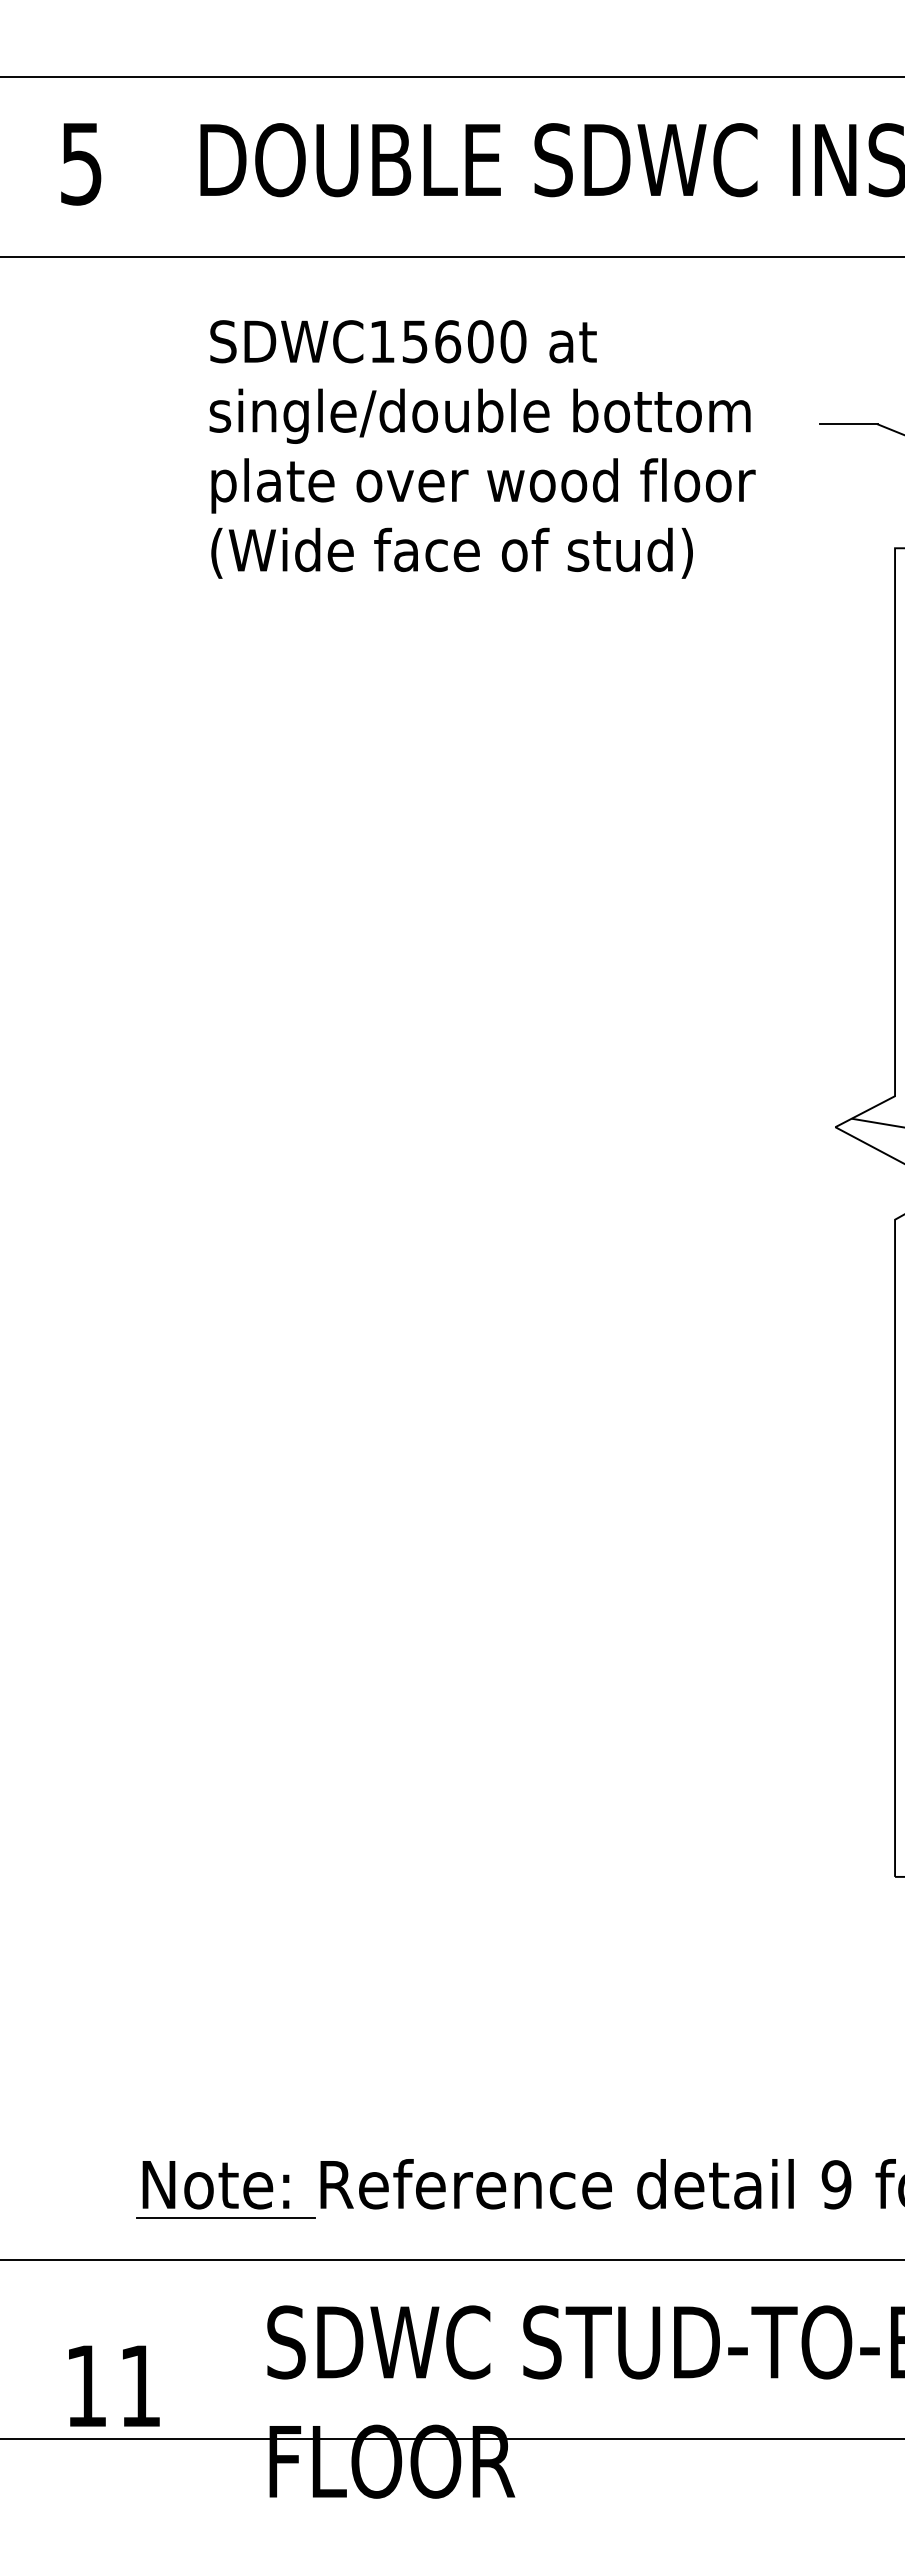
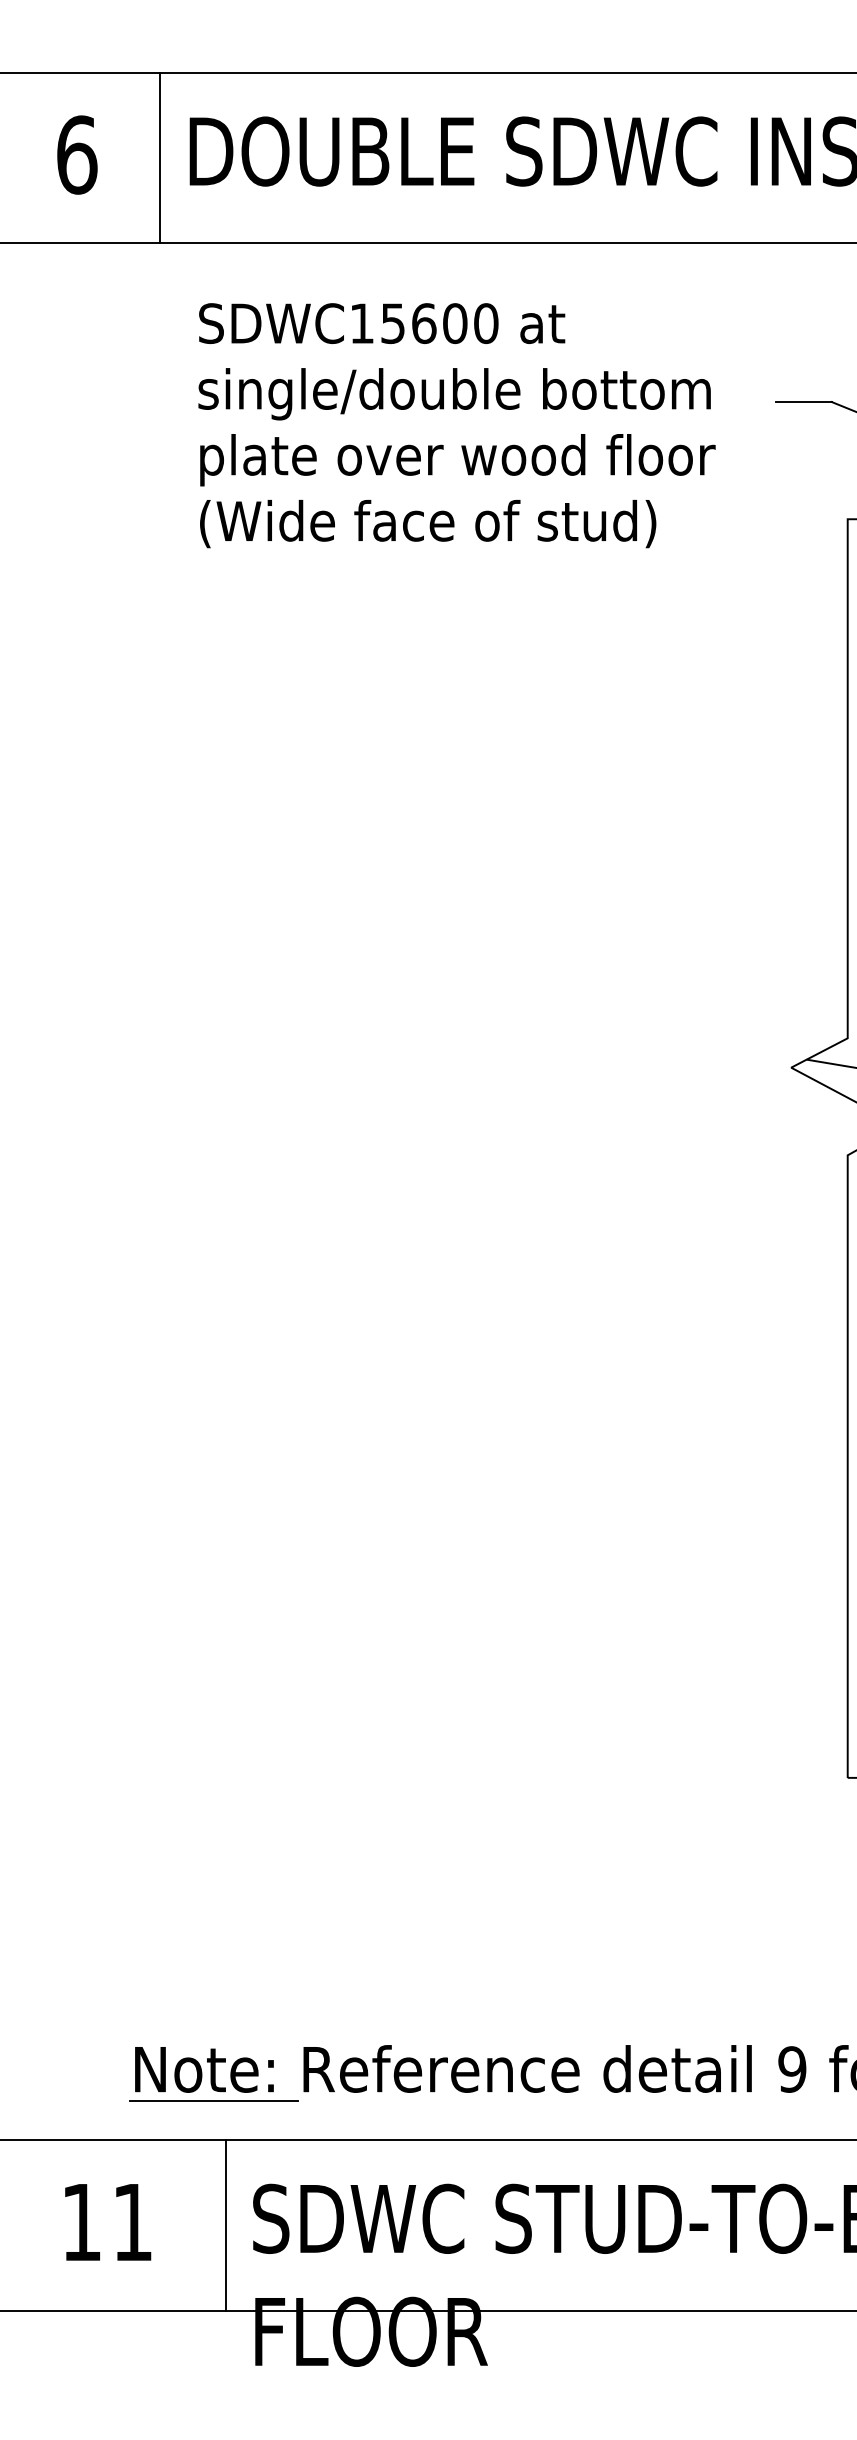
text: (81, 163) -> (77, 154), 5 -> 6
line: (169, 166) -> (160, 157), added
line: (238, 2349) -> (225, 2225), added
text: (114, 2385) -> (108, 2221), moved

